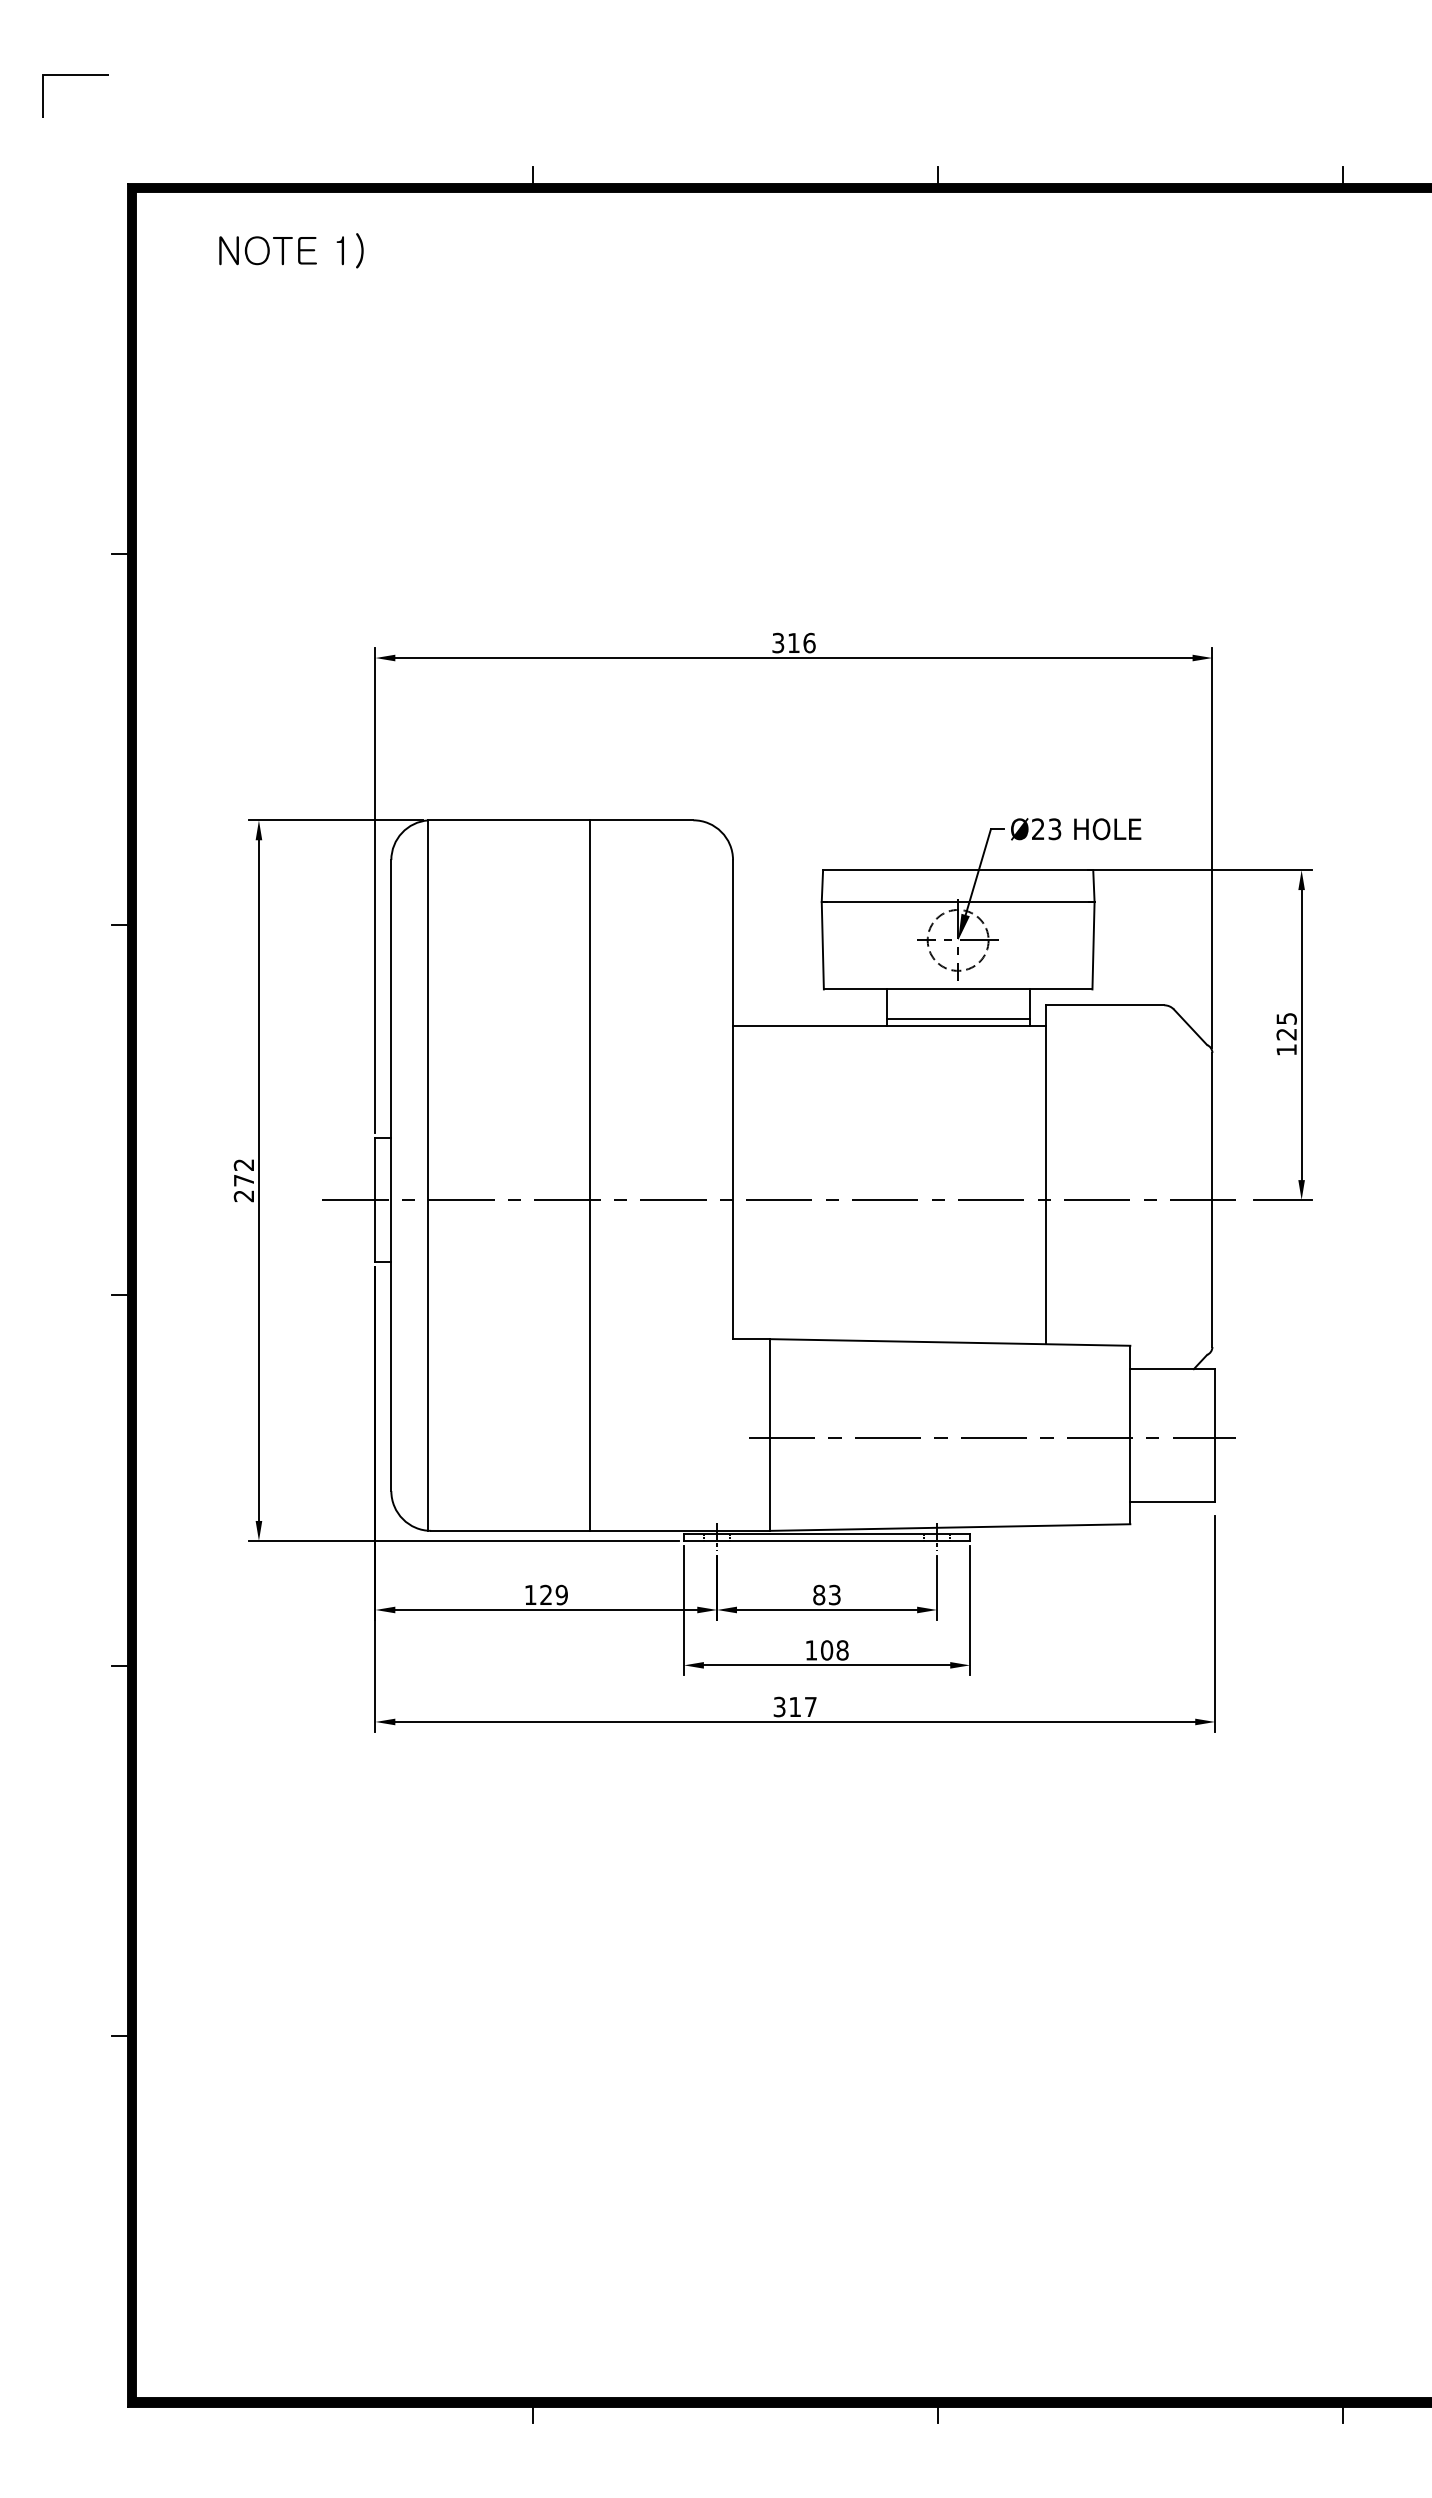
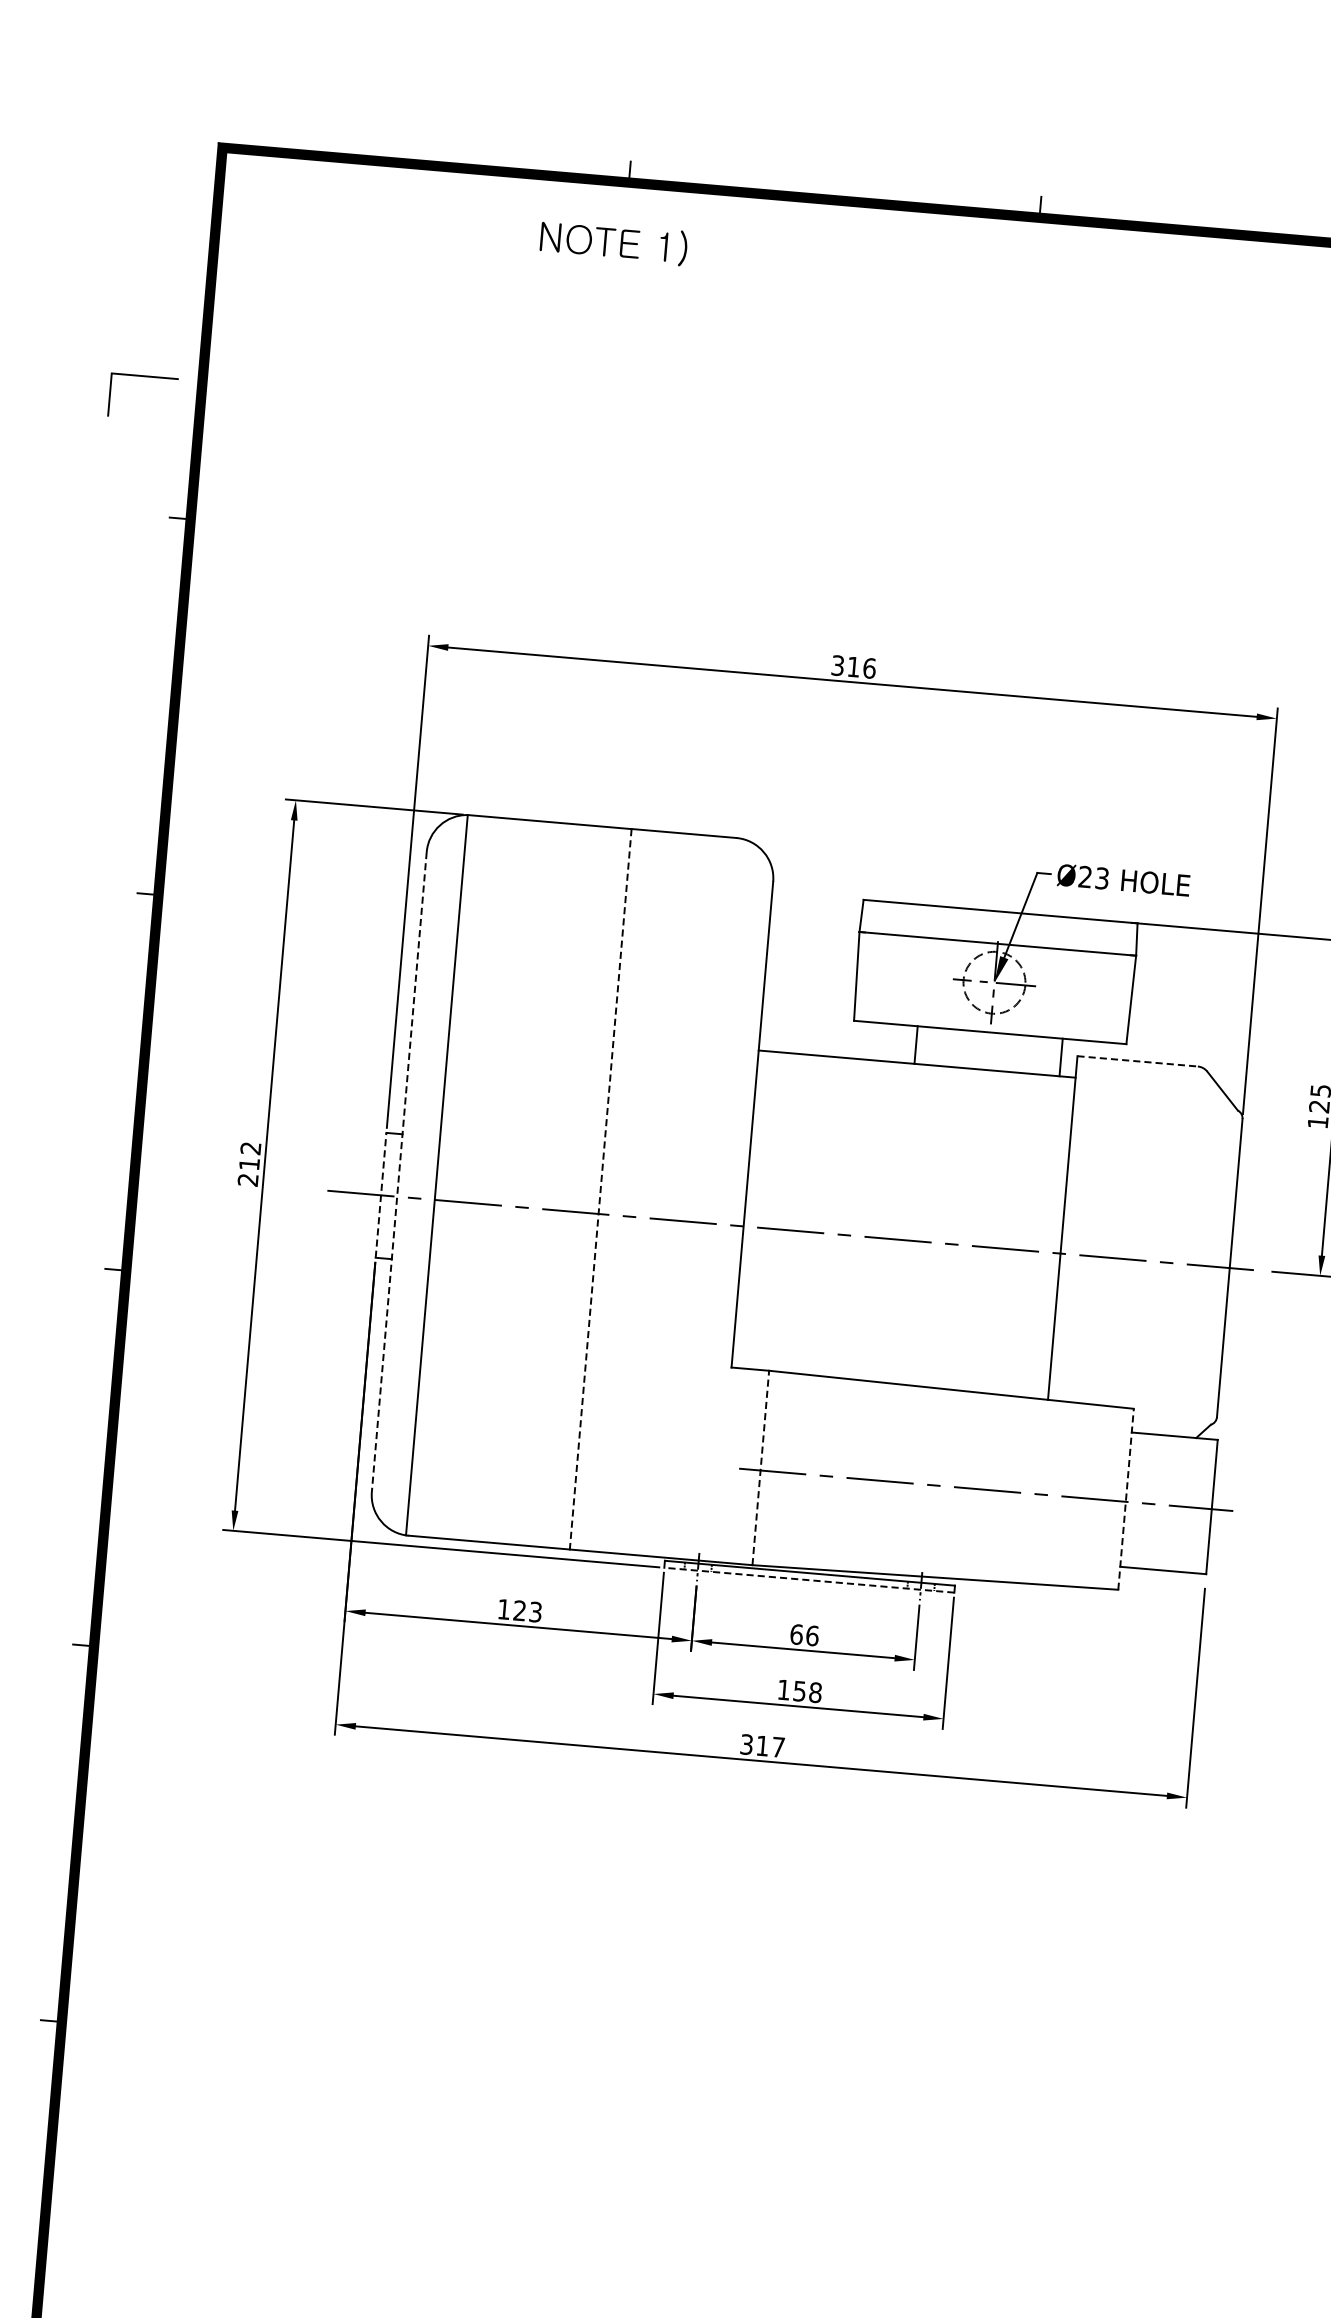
line: (75, 75) -> (144, 376), moved
text: (291, 250) -> (613, 242), moved
line: (1105, 1005) -> (1138, 1061), solid -> dashed
line: (957, 1018) -> (987, 1061), removed
line: (391, 1175) -> (399, 1171), solid -> dashed
line: (590, 1176) -> (601, 1190), solid -> dashed
text: (243, 1180) -> (248, 1164), 272 -> 212
line: (375, 1199) -> (381, 1194), solid -> dashed
line: (1130, 1434) -> (1126, 1498), solid -> dashed
line: (770, 1435) -> (761, 1468), solid -> dashed
line: (826, 1540) -> (808, 1579), solid -> dashed
text: (827, 1594) -> (805, 1634), 83 -> 66
text: (561, 1595) -> (535, 1612), 129 -> 123
text: (827, 1650) -> (800, 1691), 108 -> 158

